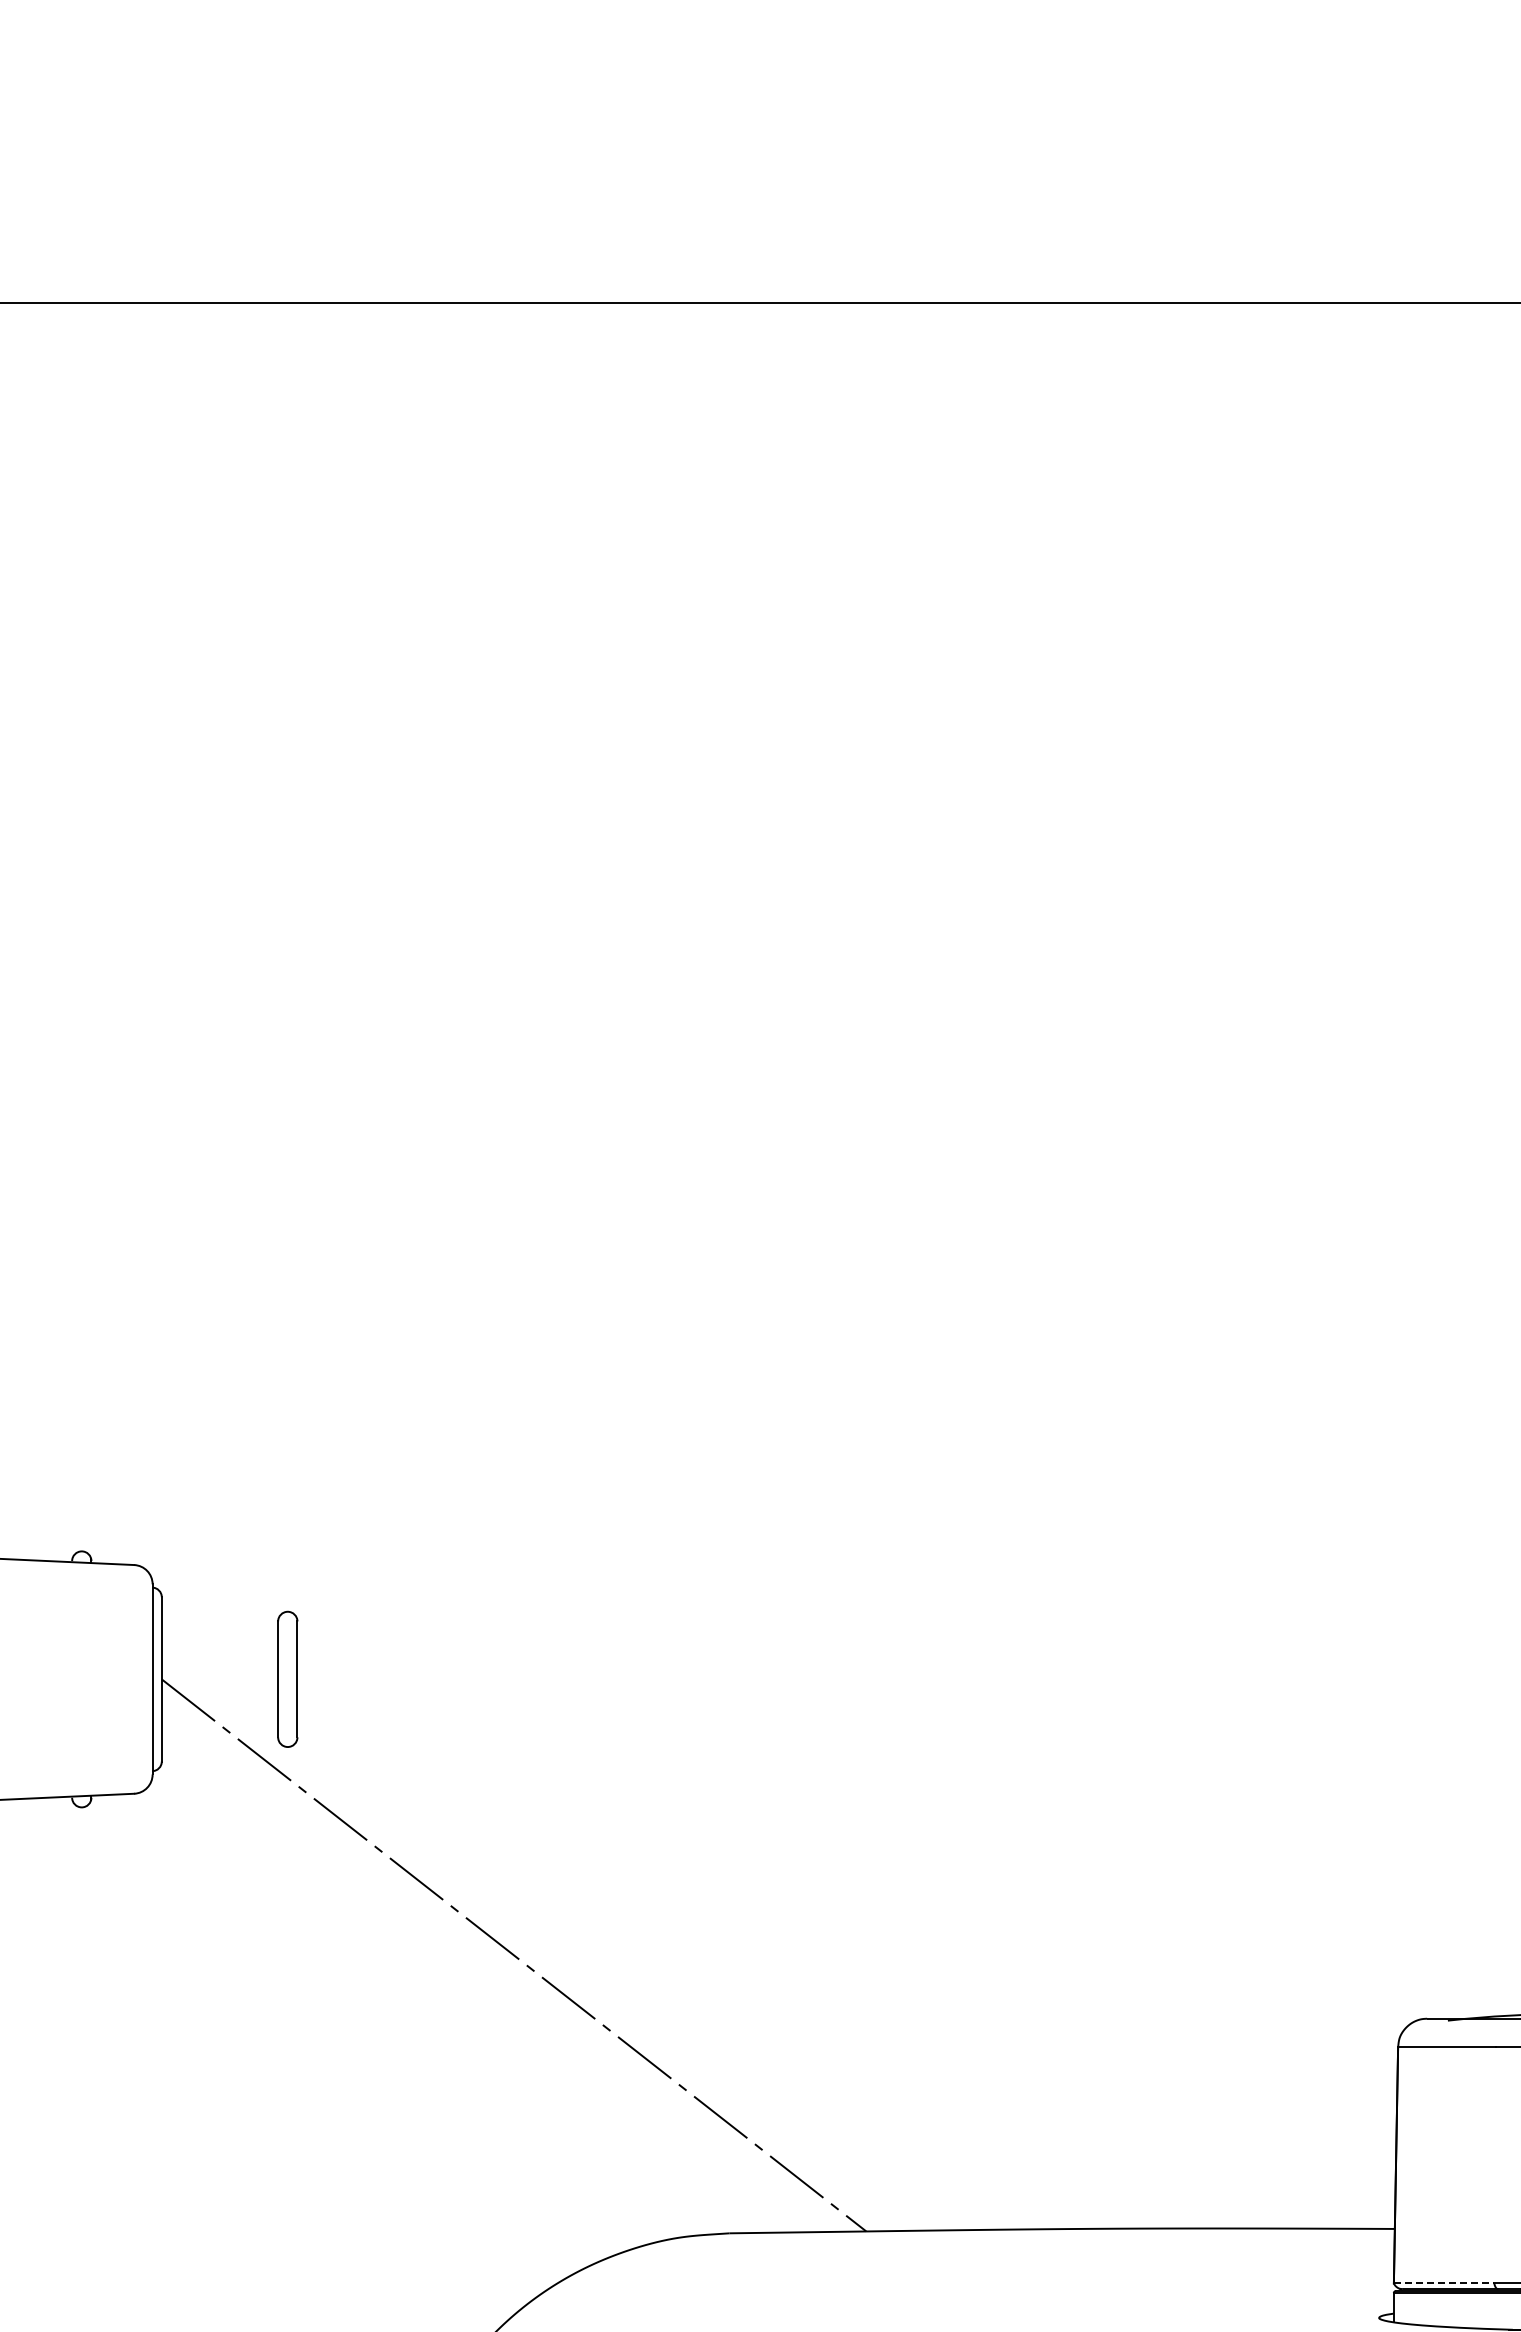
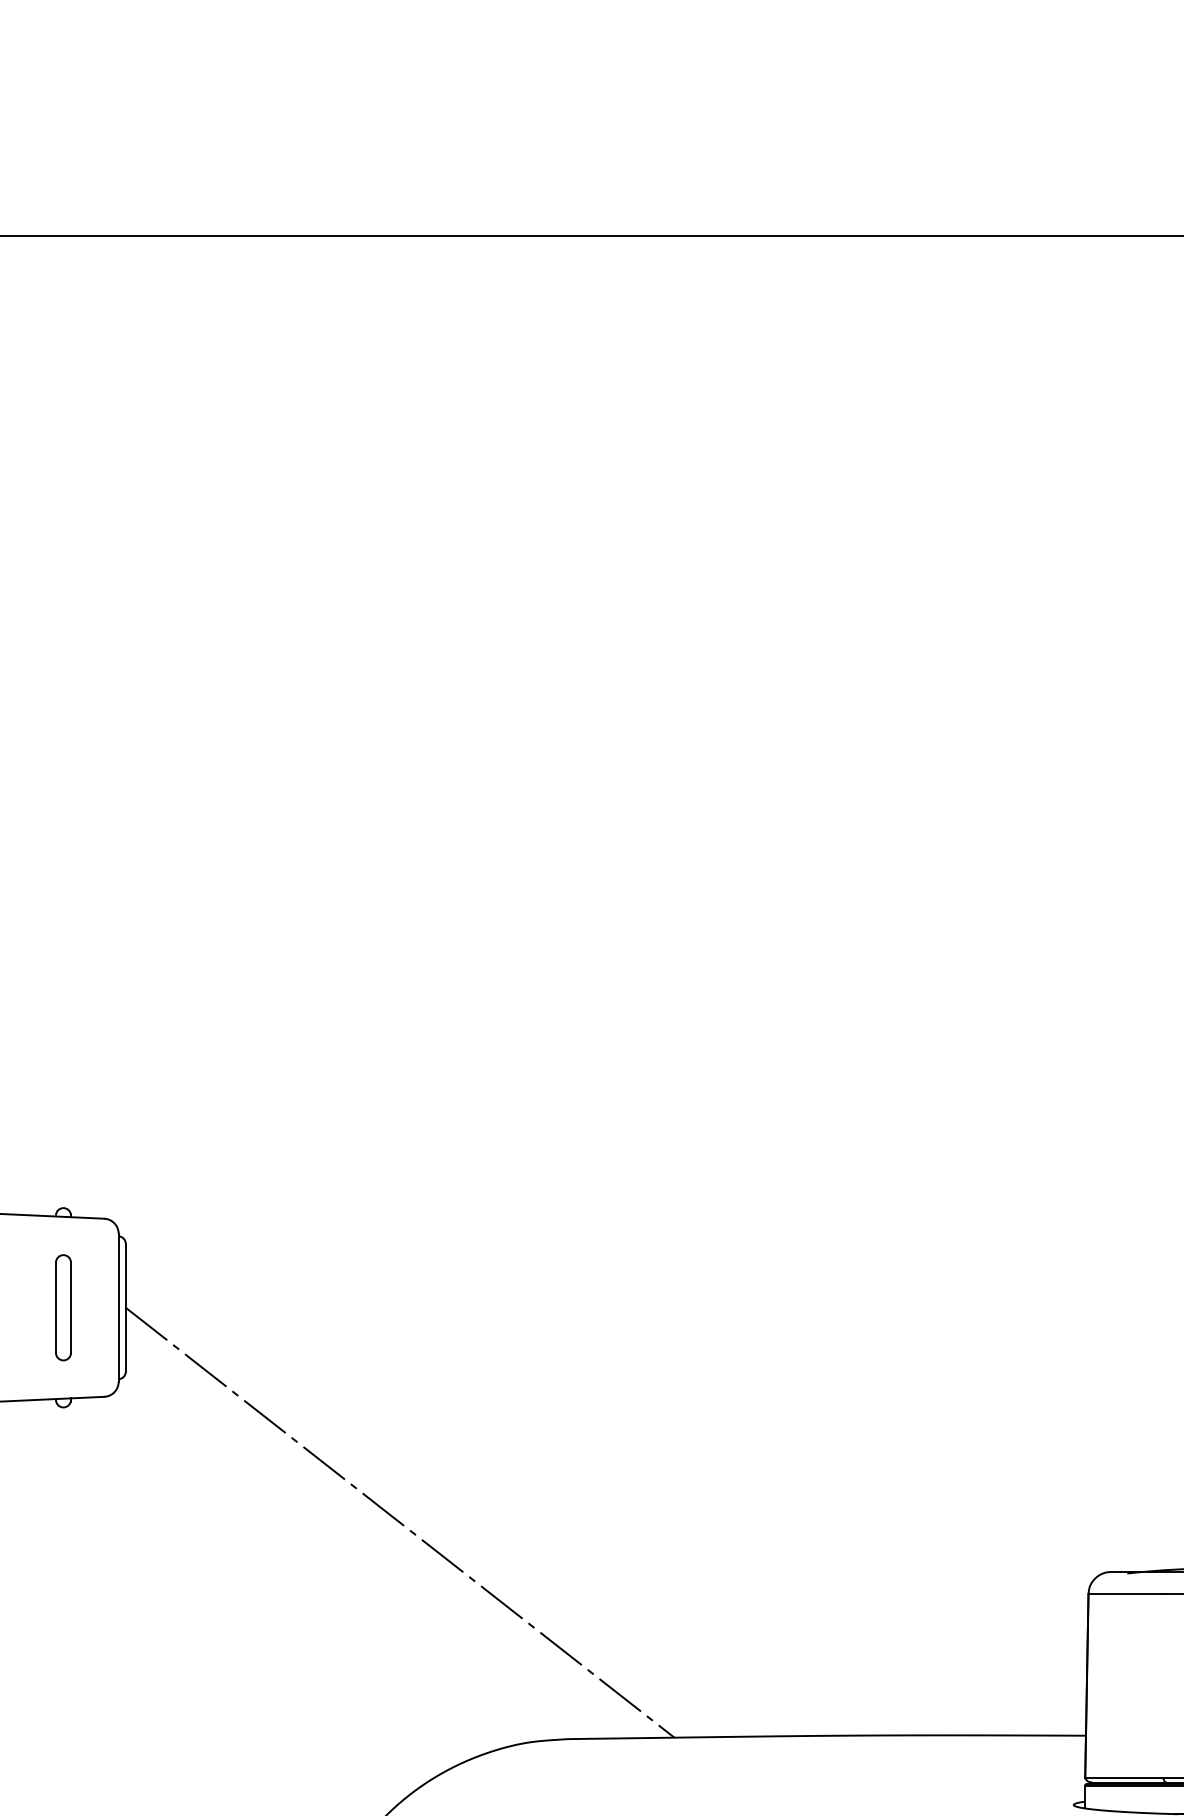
part: (287, 1678) -> (63, 1307), moved
line: (1444, 2283) -> (1124, 1778), dashed -> solid

